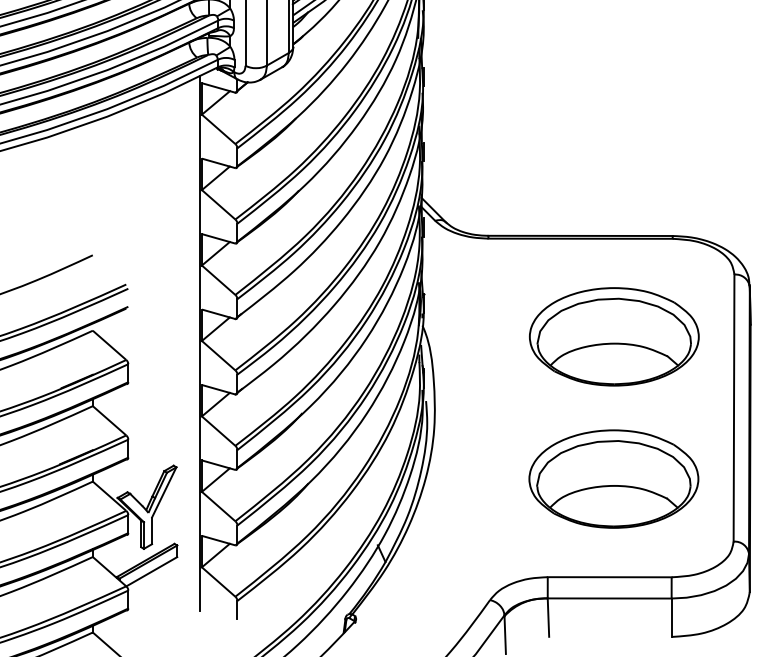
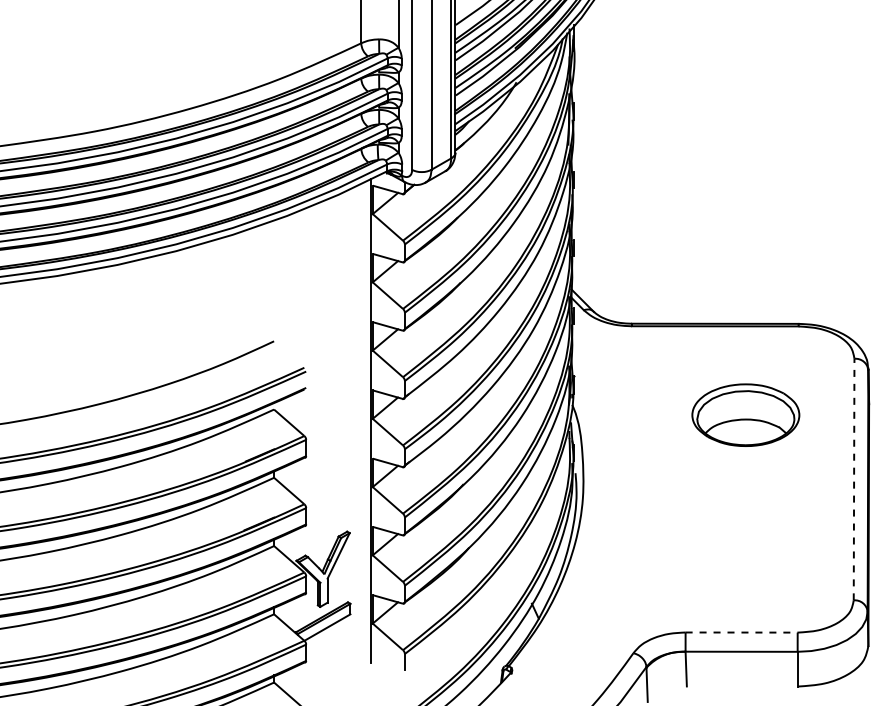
part: (613, 337) -> (745, 415), size x0.7
line: (734, 408) -> (854, 479), solid -> dashed
part: (613, 478) -> (745, 543), removed
line: (610, 577) -> (742, 632), solid -> dashed

